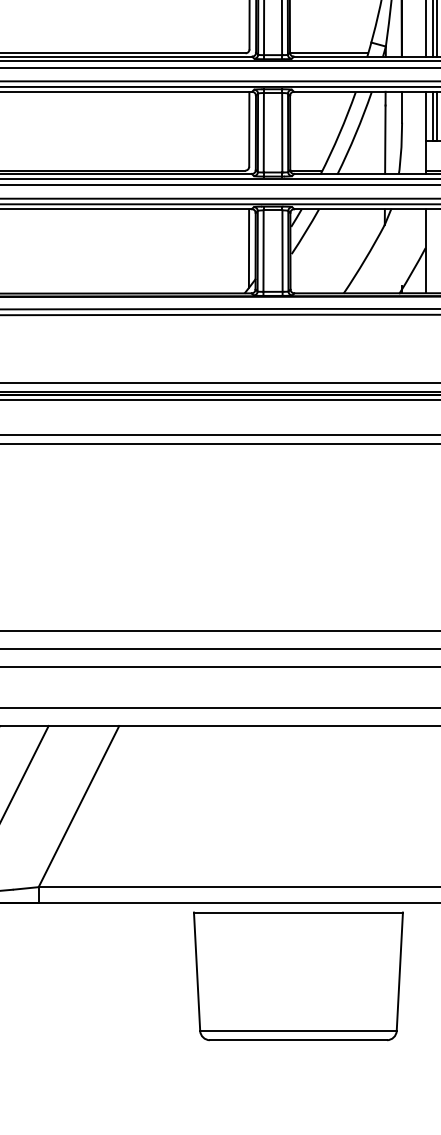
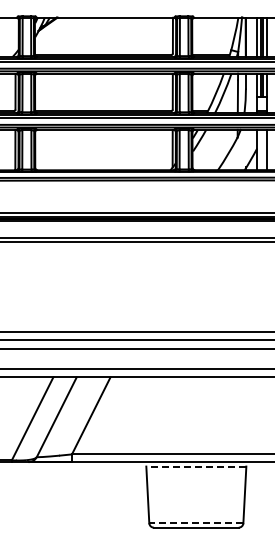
line: (296, 912) -> (195, 466), solid -> dashed
line: (296, 1031) -> (195, 523), solid -> dashed

